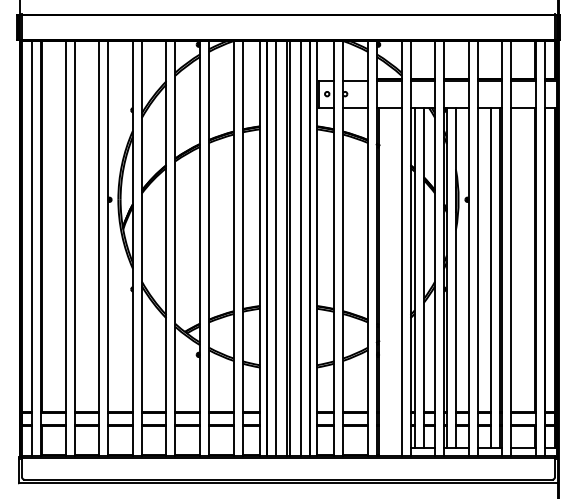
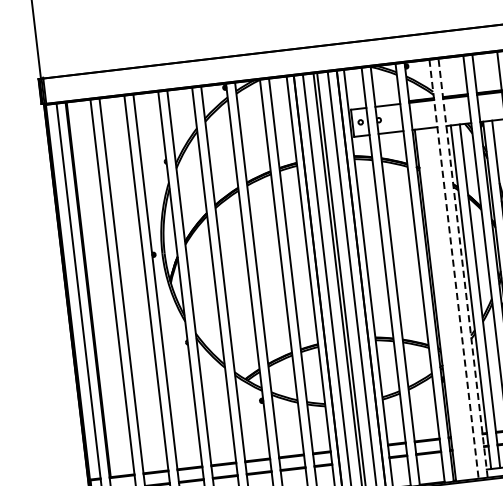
line: (401, 248) -> (454, 269), solid -> dashed
line: (410, 248) -> (463, 268), solid -> dashed

